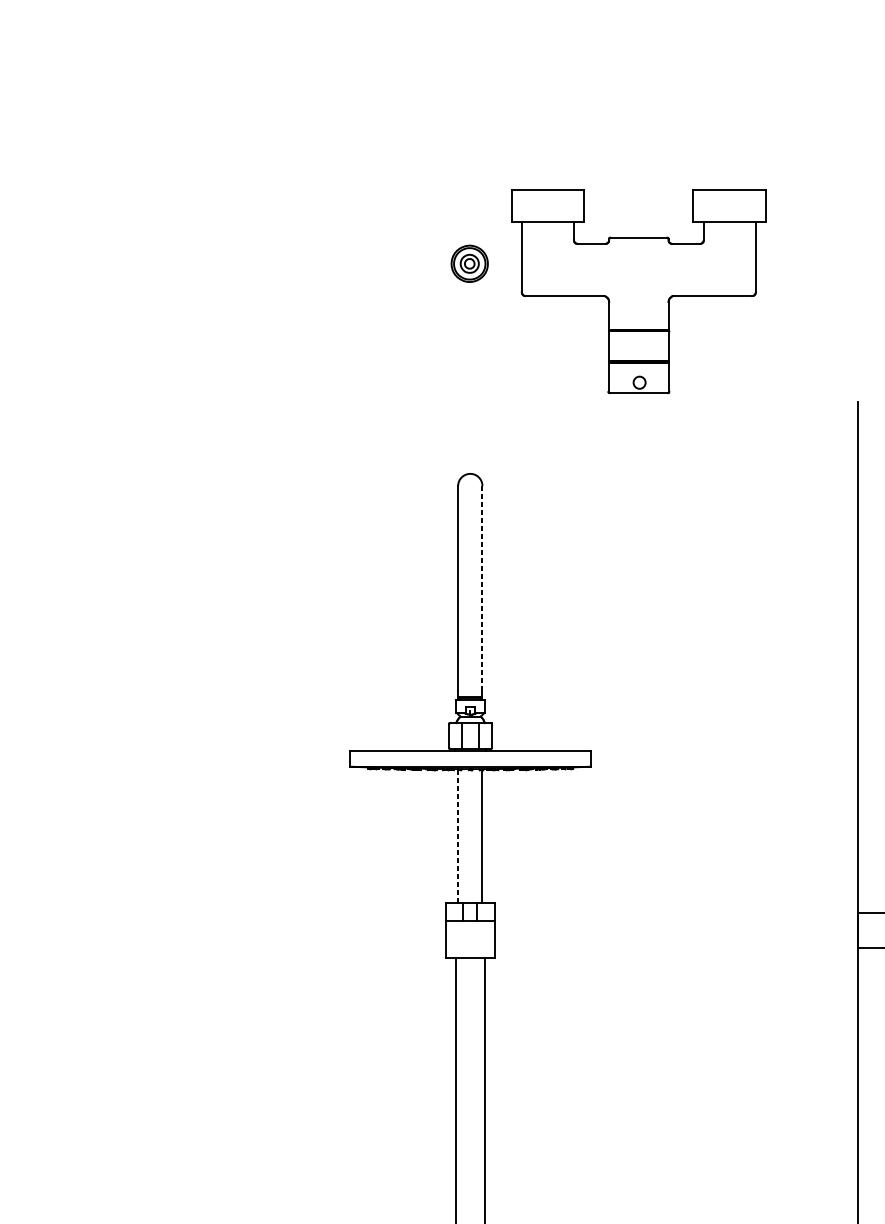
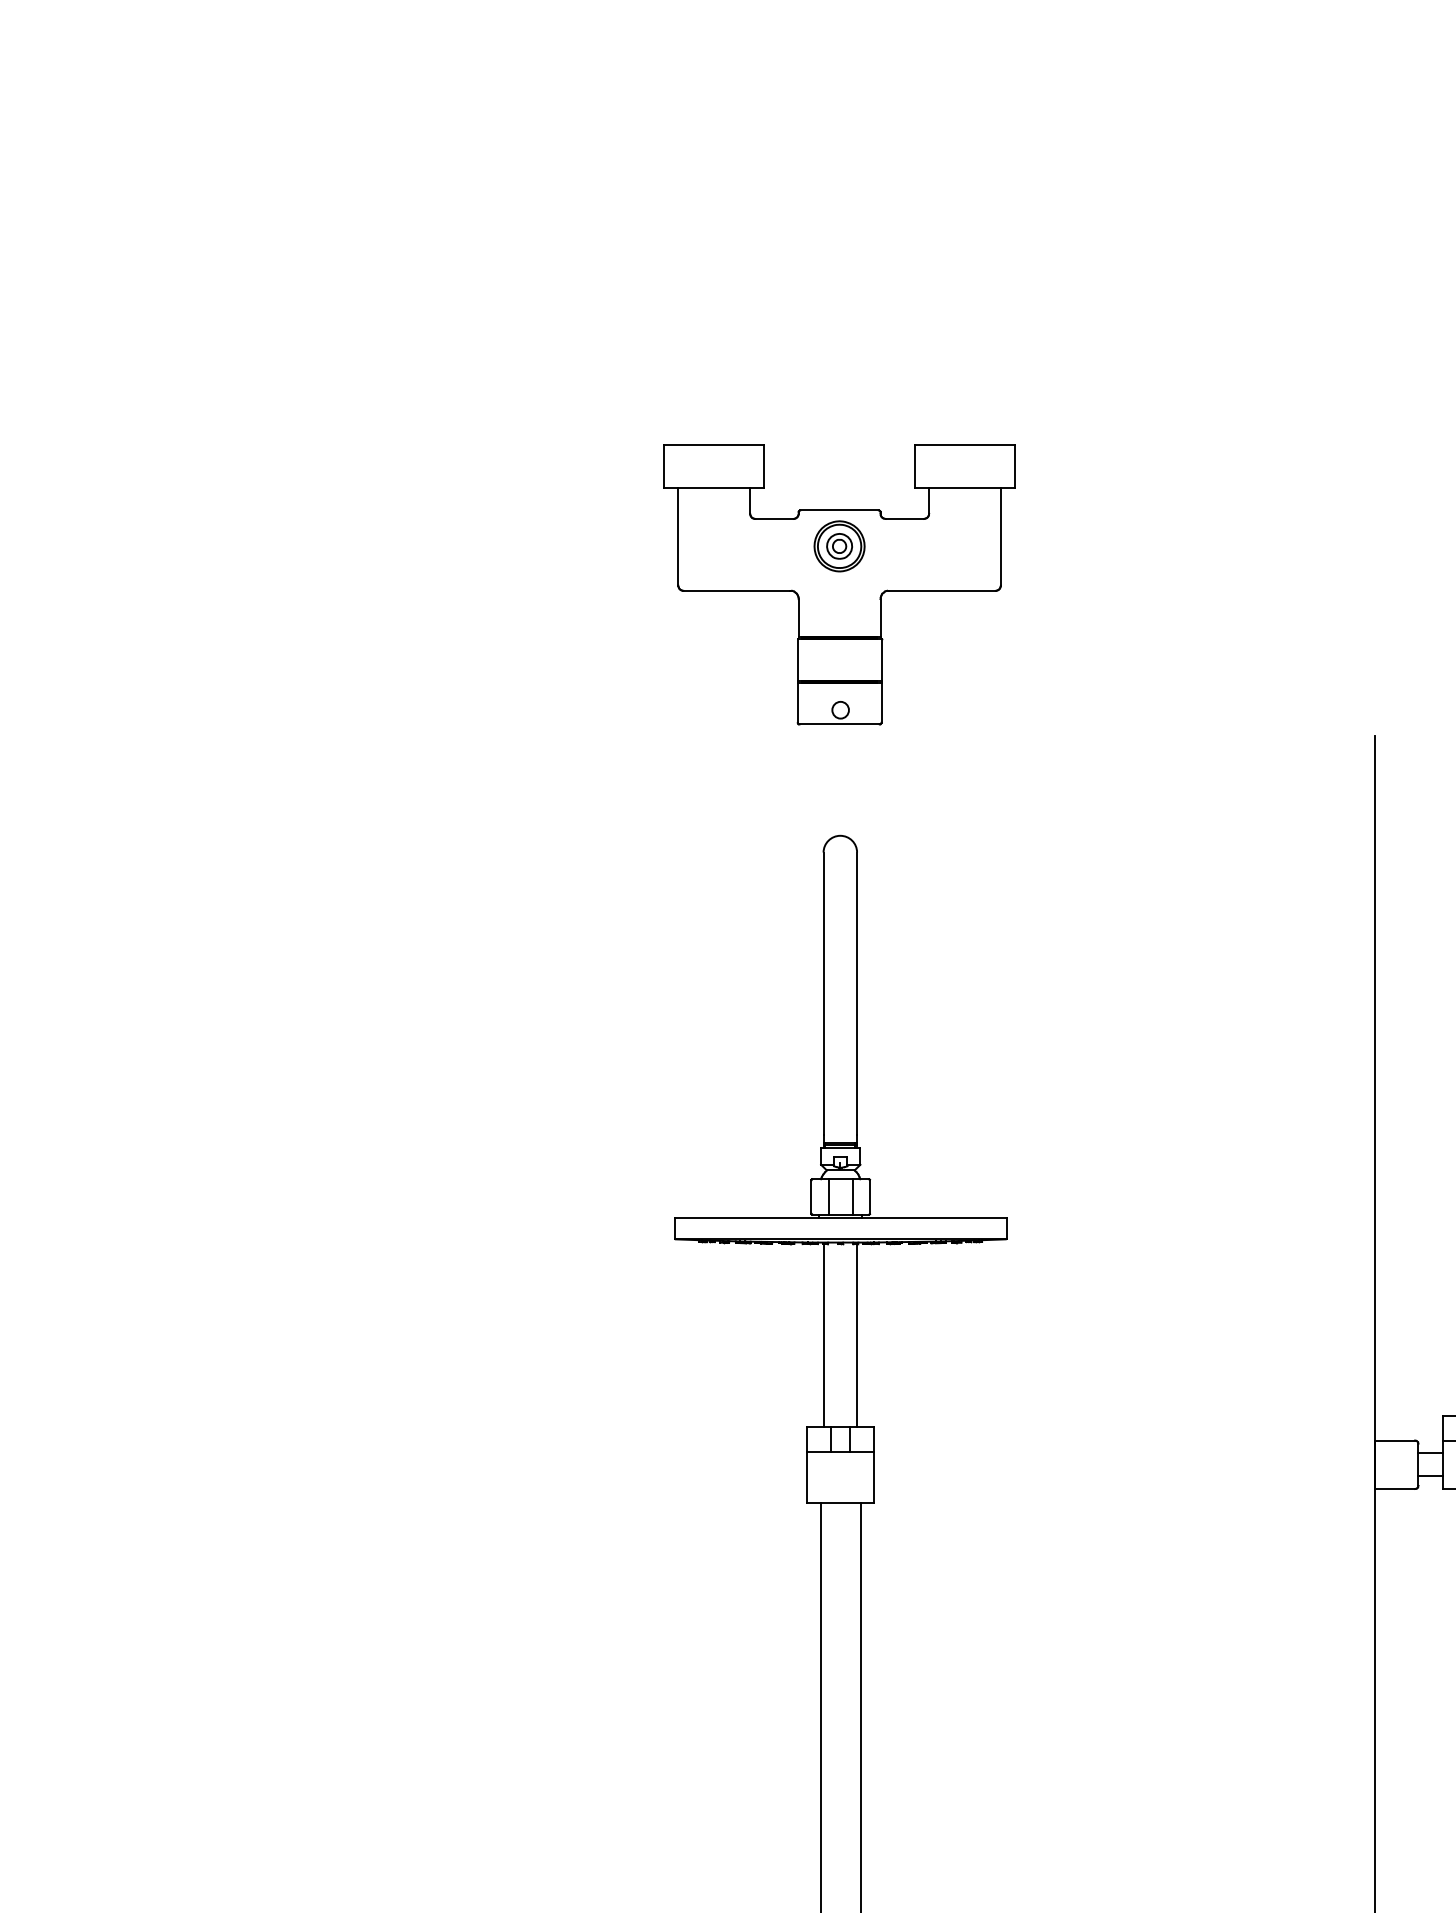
part: (638, 291) -> (839, 584), moved
line: (482, 589) -> (857, 994), dashed -> solid
line: (458, 836) -> (823, 1335), dashed -> solid

